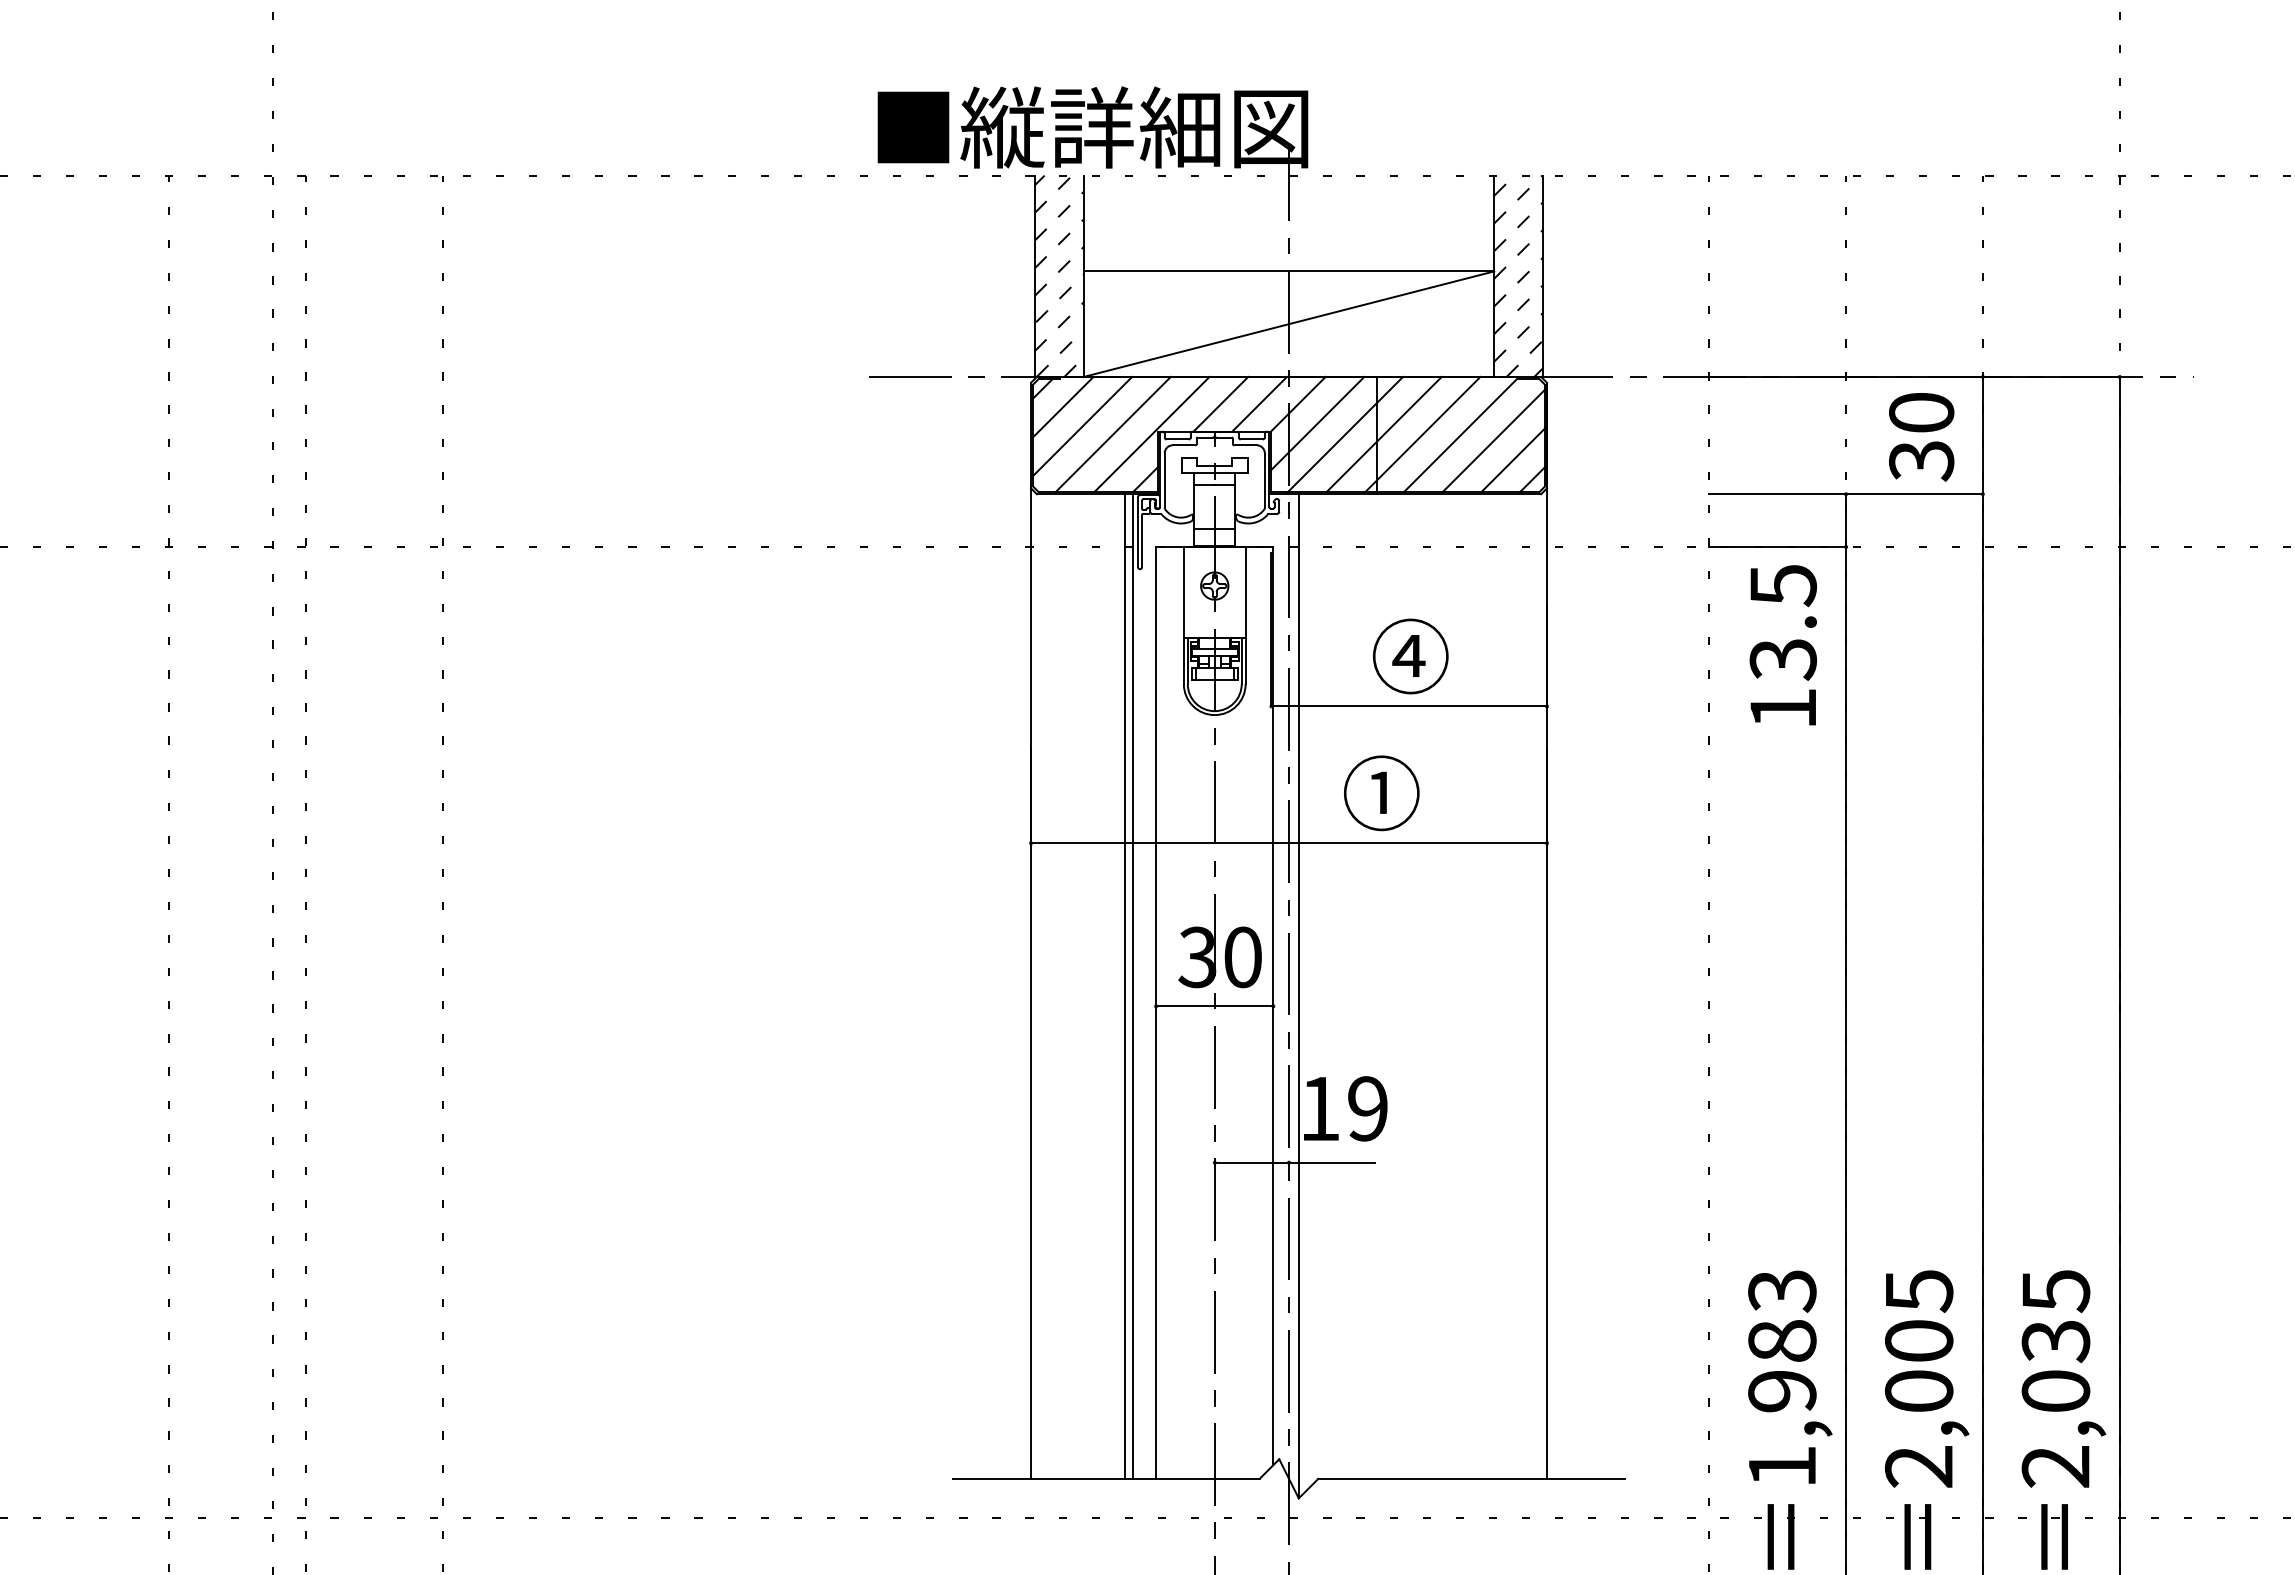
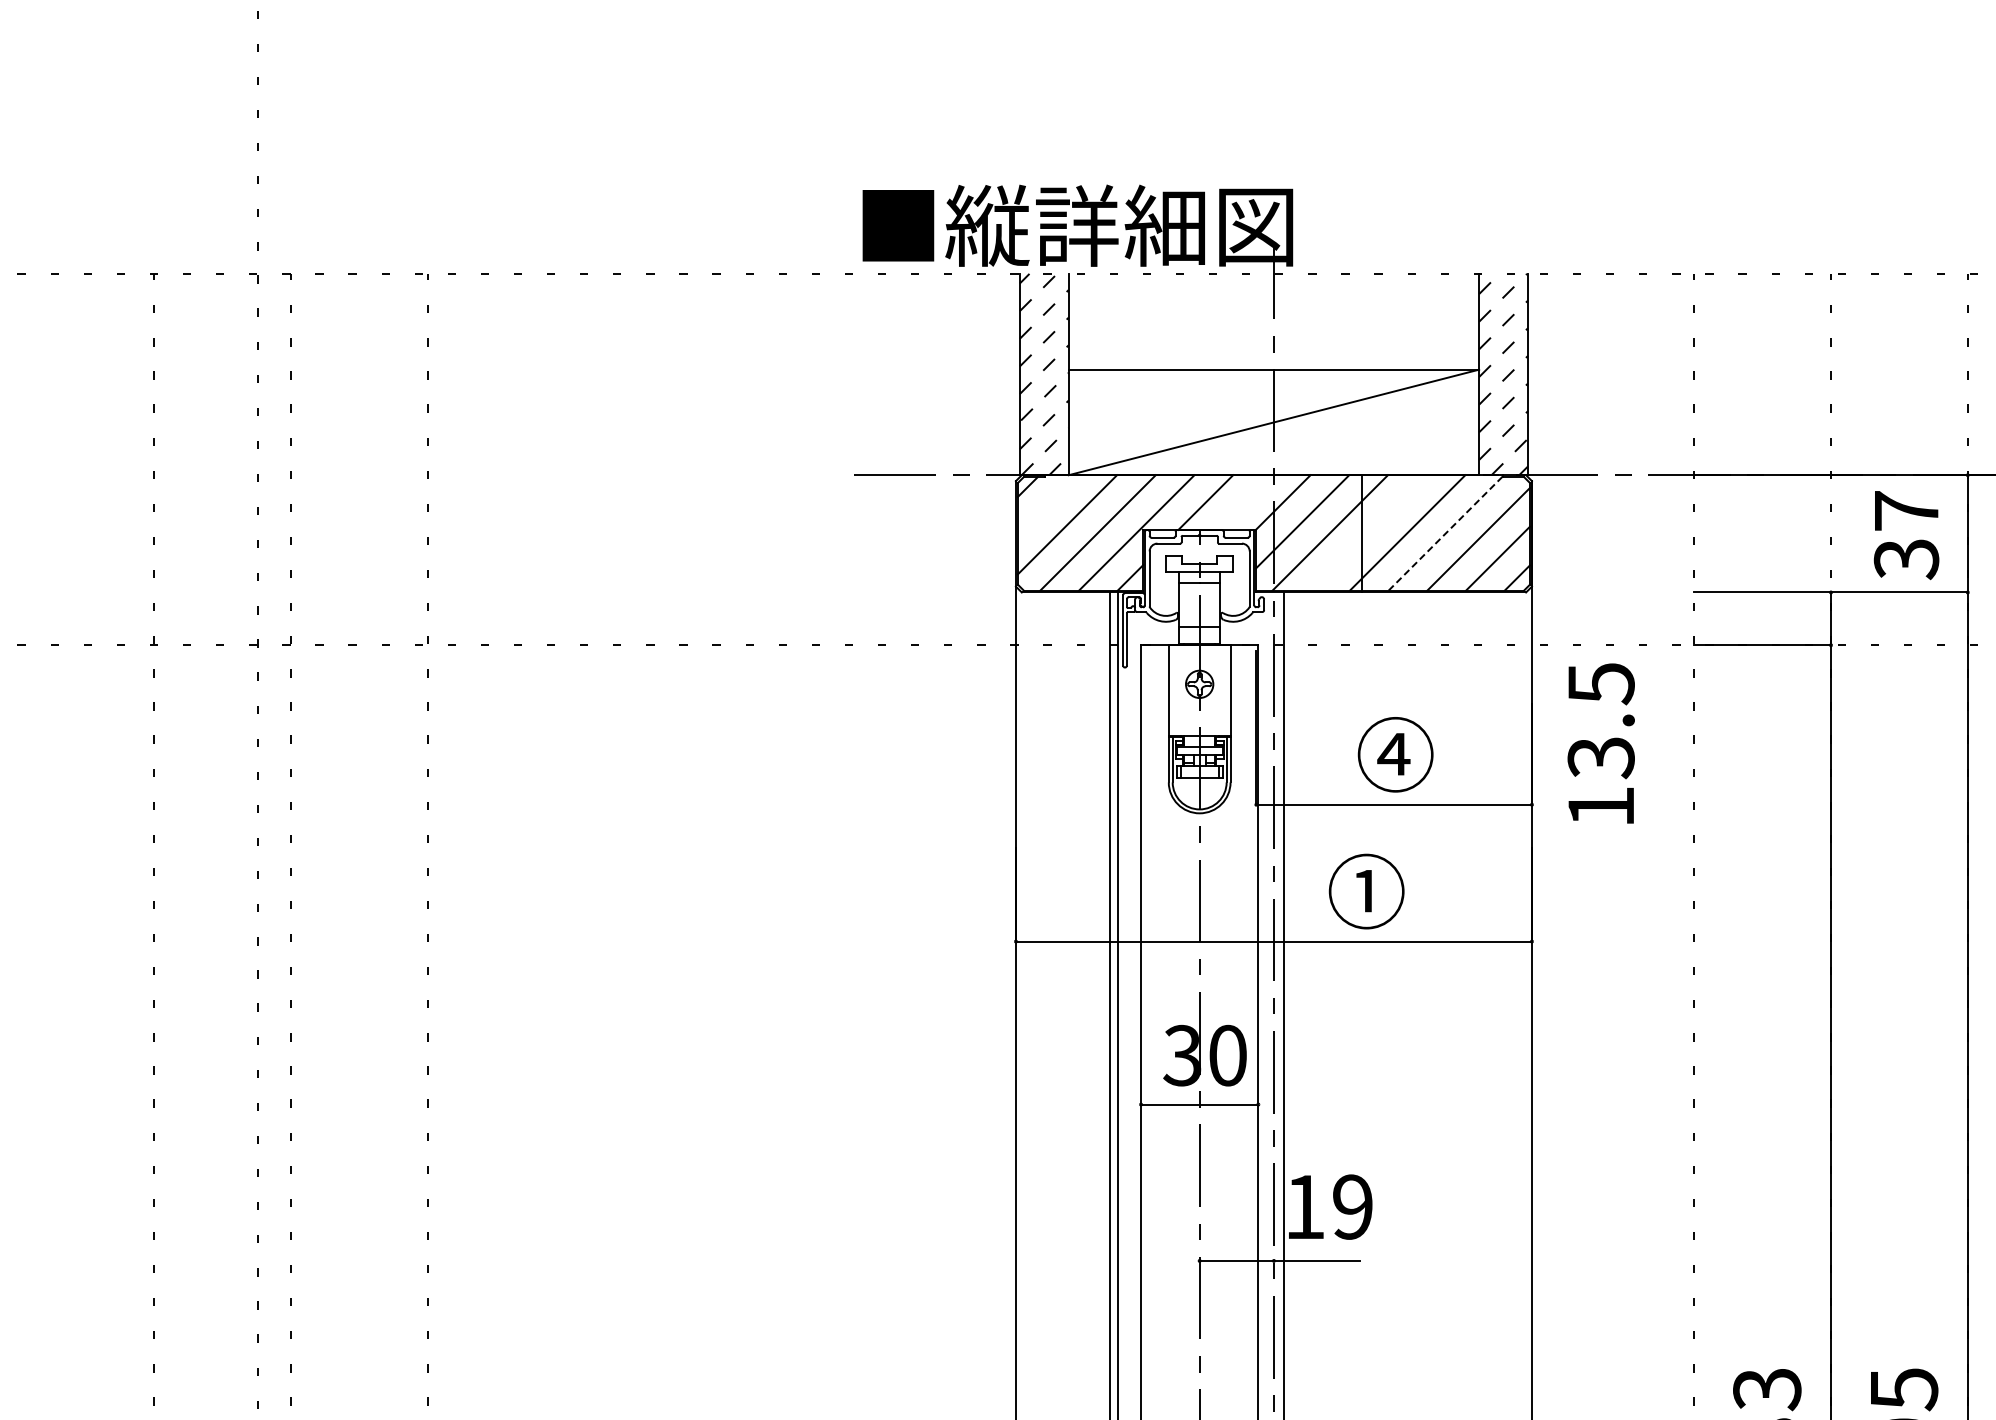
line: (1259, 403) -> (1244, 501), removed
line: (1062, 406) -> (1047, 504), removed
text: (1921, 412) -> (1906, 510), 30 -> 37
line: (1383, 434) -> (1368, 532), removed
line: (1460, 435) -> (1445, 533), solid -> dashed
text: (1782, 645) -> (1600, 743), moved

